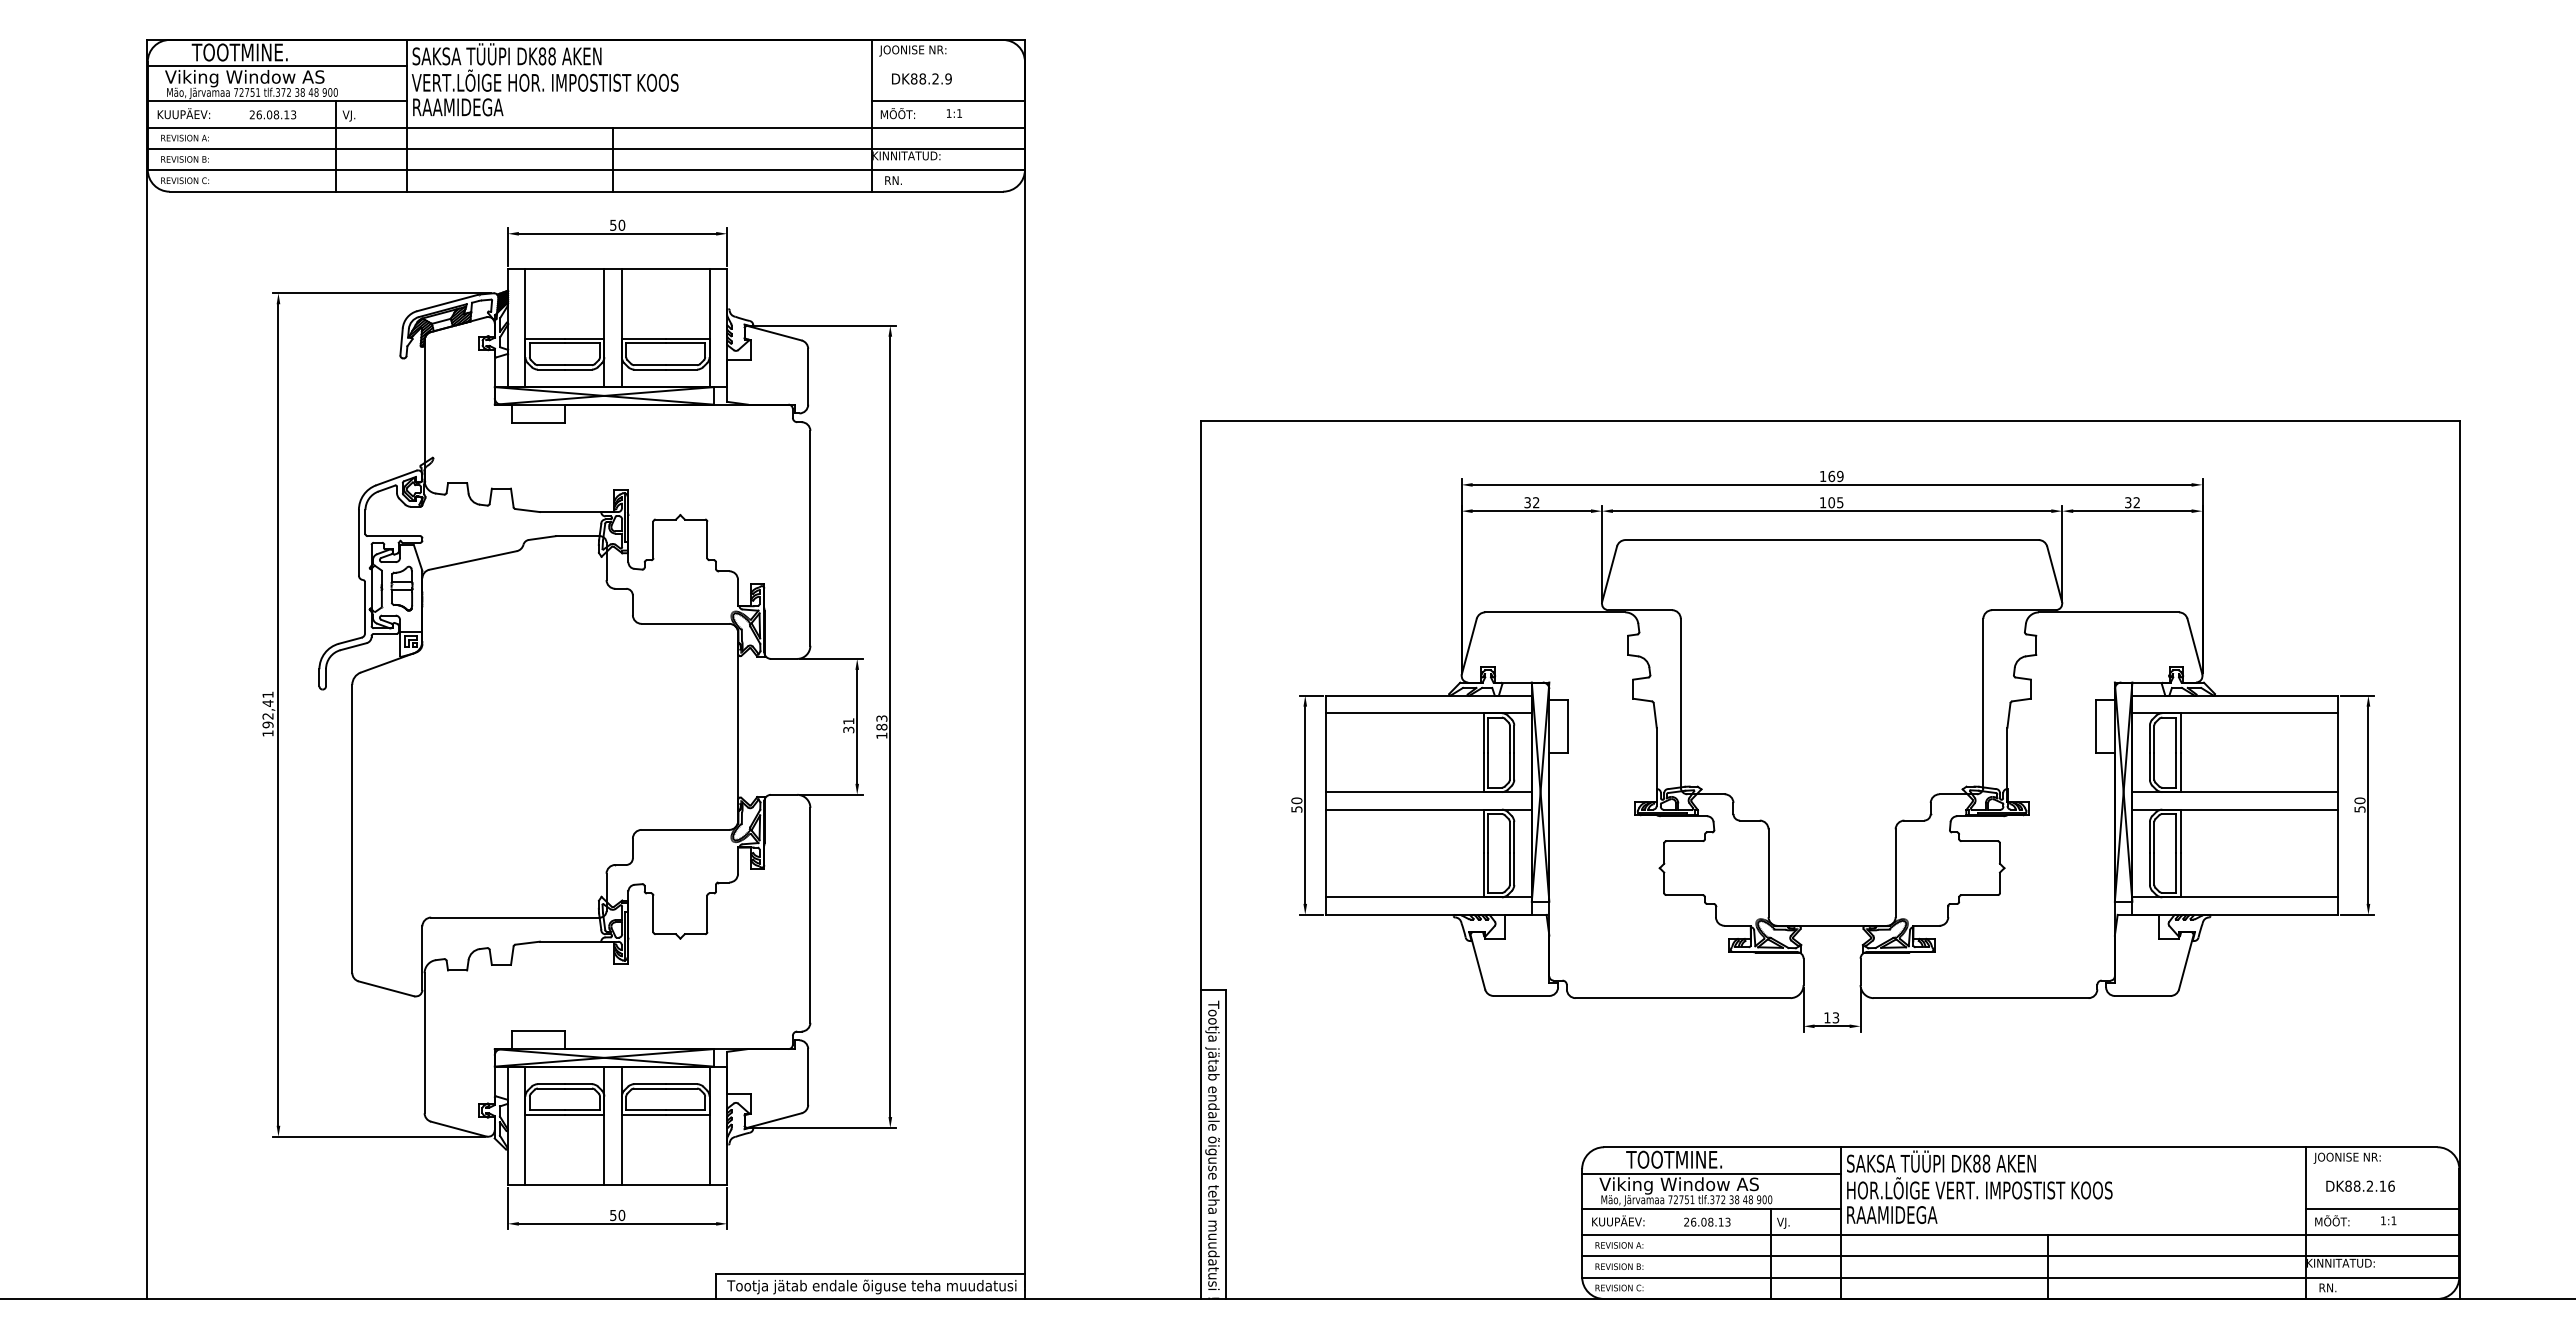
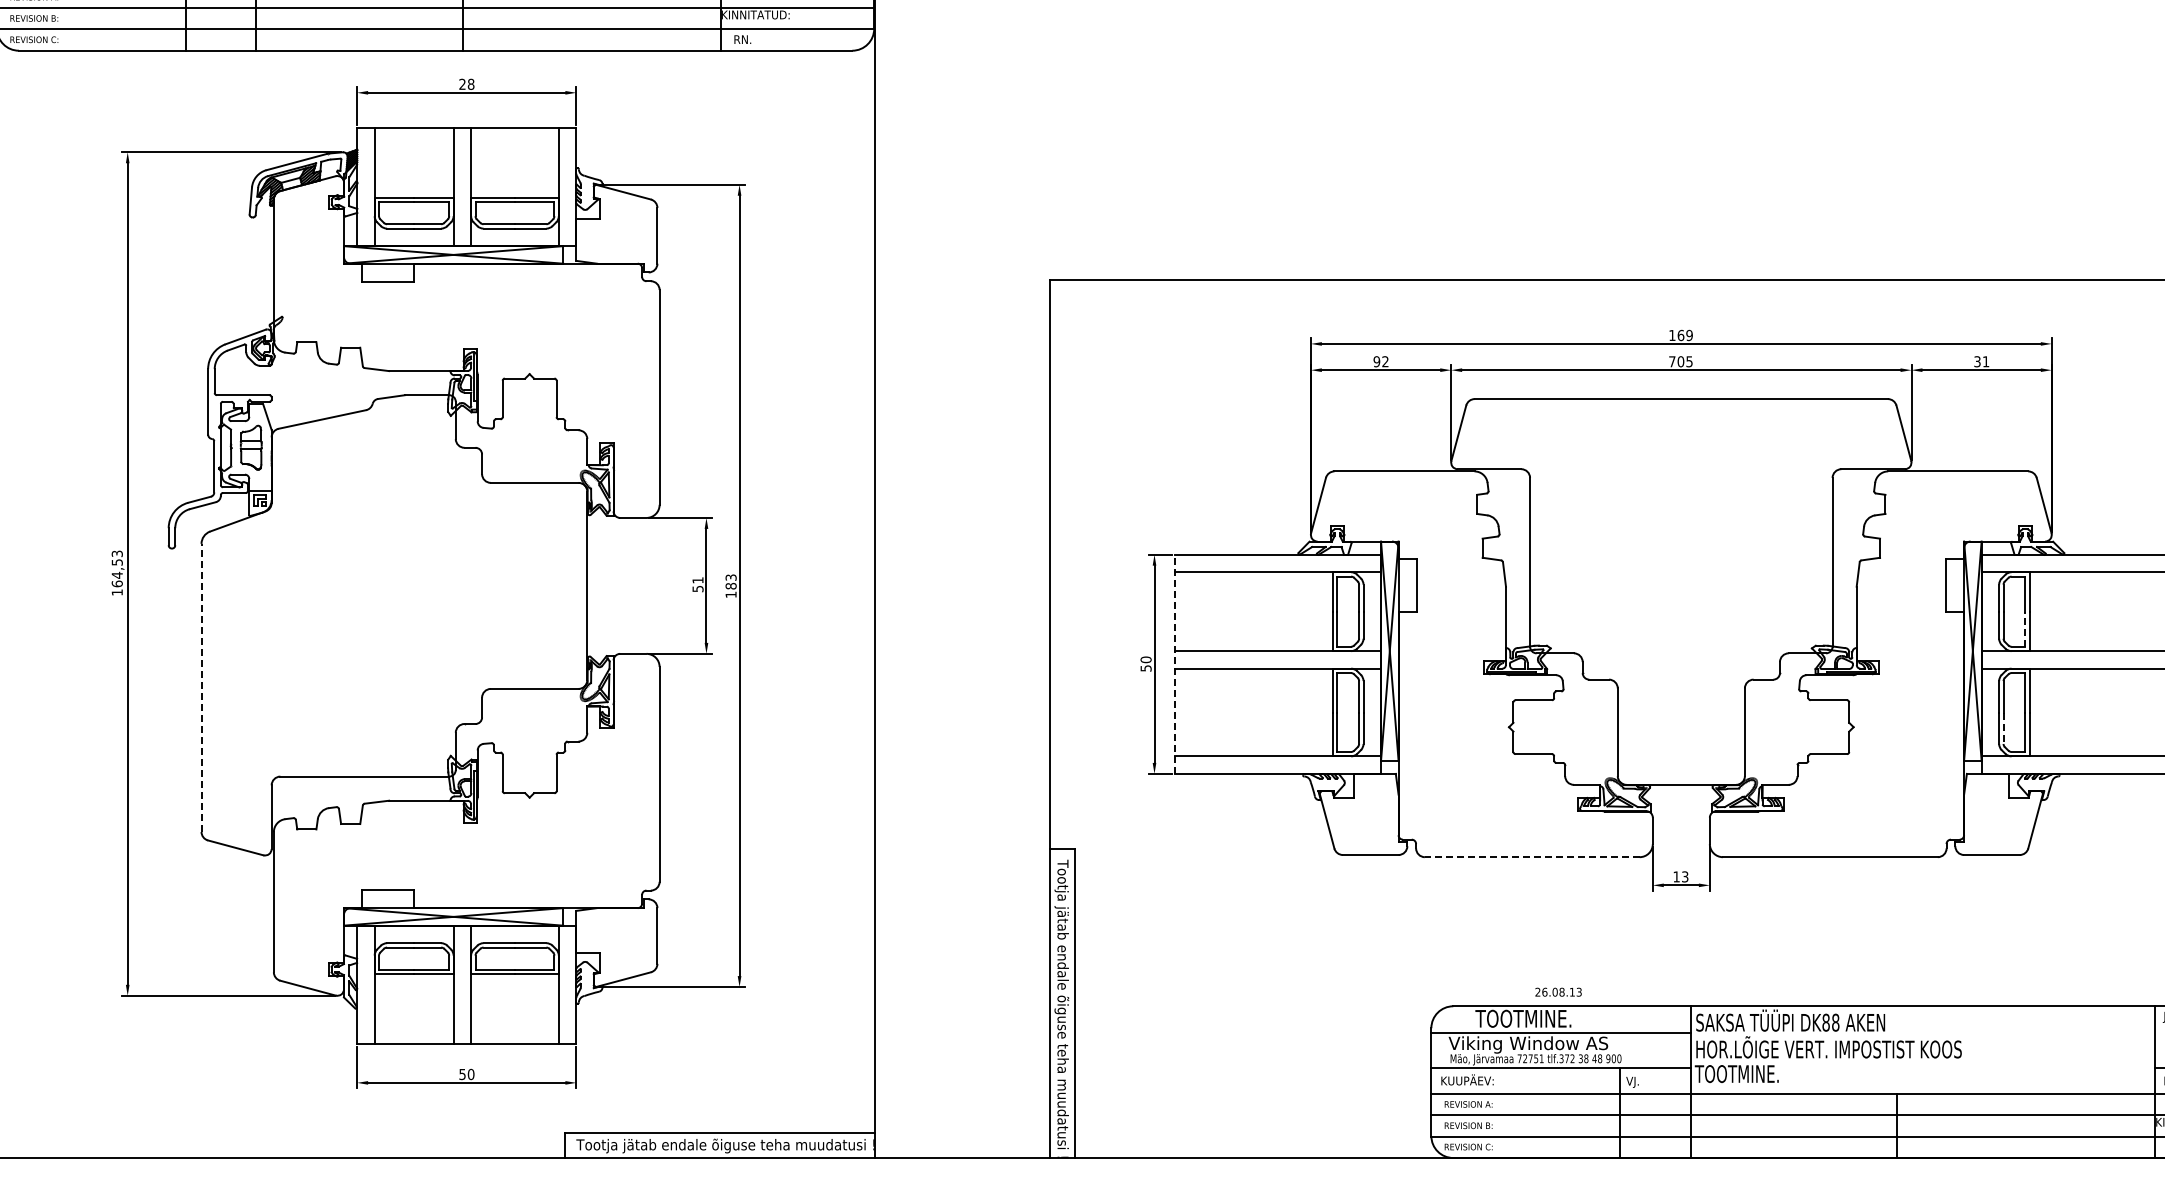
text: (617, 224) -> (466, 83), 50 -> 28
text: (1527, 502) -> (1376, 361), 32 -> 92
text: (1823, 502) -> (1672, 361), 105 -> 705
text: (2136, 502) -> (1985, 361), 32 -> 31
text: (267, 709) -> (116, 568), 192,41 -> 164,53
text: (848, 729) -> (697, 588), 31 -> 51
line: (2176, 770) -> (2025, 629), solid -> dashed
line: (1325, 805) -> (1174, 664), solid -> dashed
line: (352, 828) -> (201, 687), solid -> dashed
line: (2154, 869) -> (2003, 728), solid -> dashed
line: (1682, 998) -> (1531, 857), solid -> dashed
text: (1891, 1214) -> (1740, 1073), RAAMIDEGA -> TOOTMINE.
text: (1707, 1221) -> (1558, 991), moved

